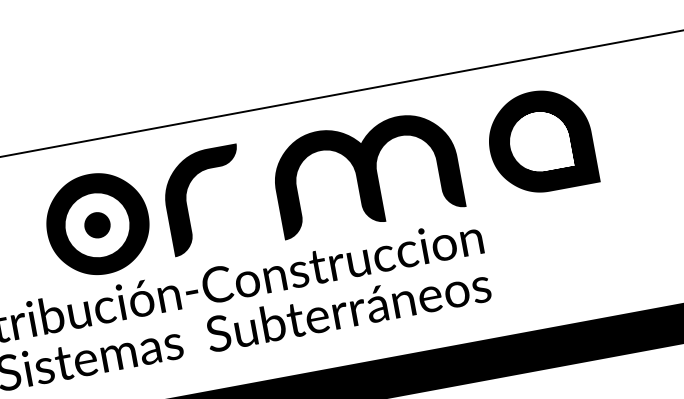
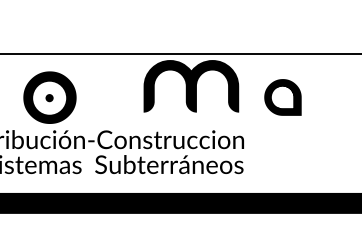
part: (539, 141) -> (282, 97), size x0.7
part: (366, 173) -> (191, 86), moved
fill: (206, 199) -> (107, 95), removed
part: (96, 223) -> (49, 97), size x0.6

